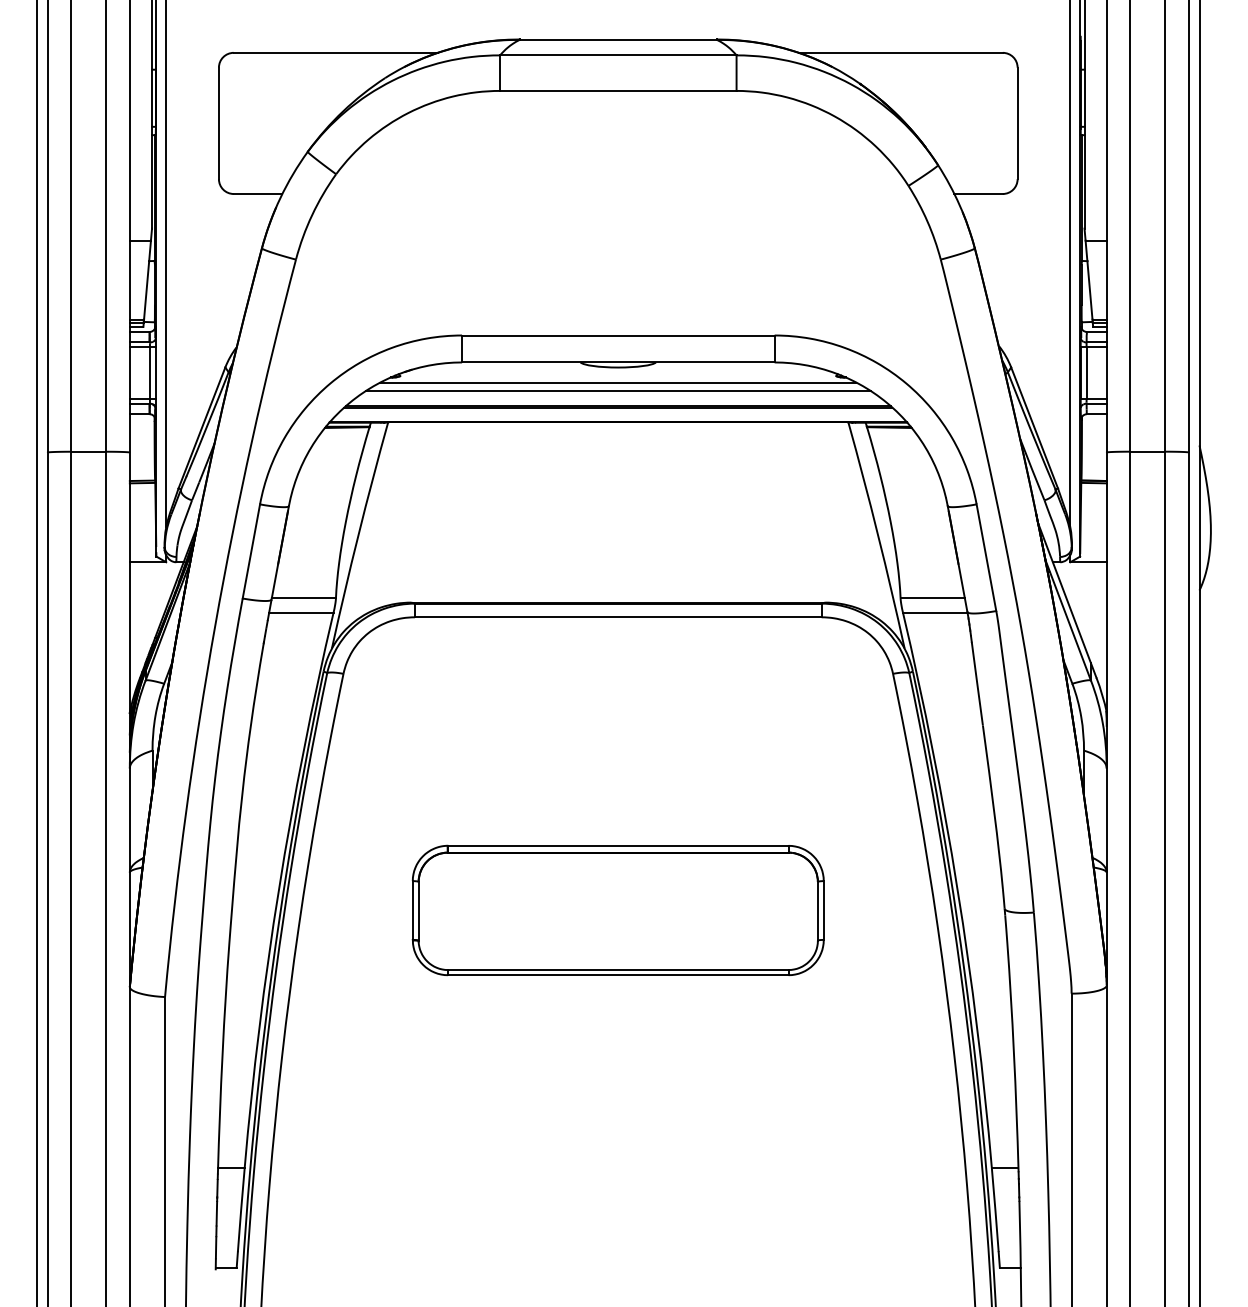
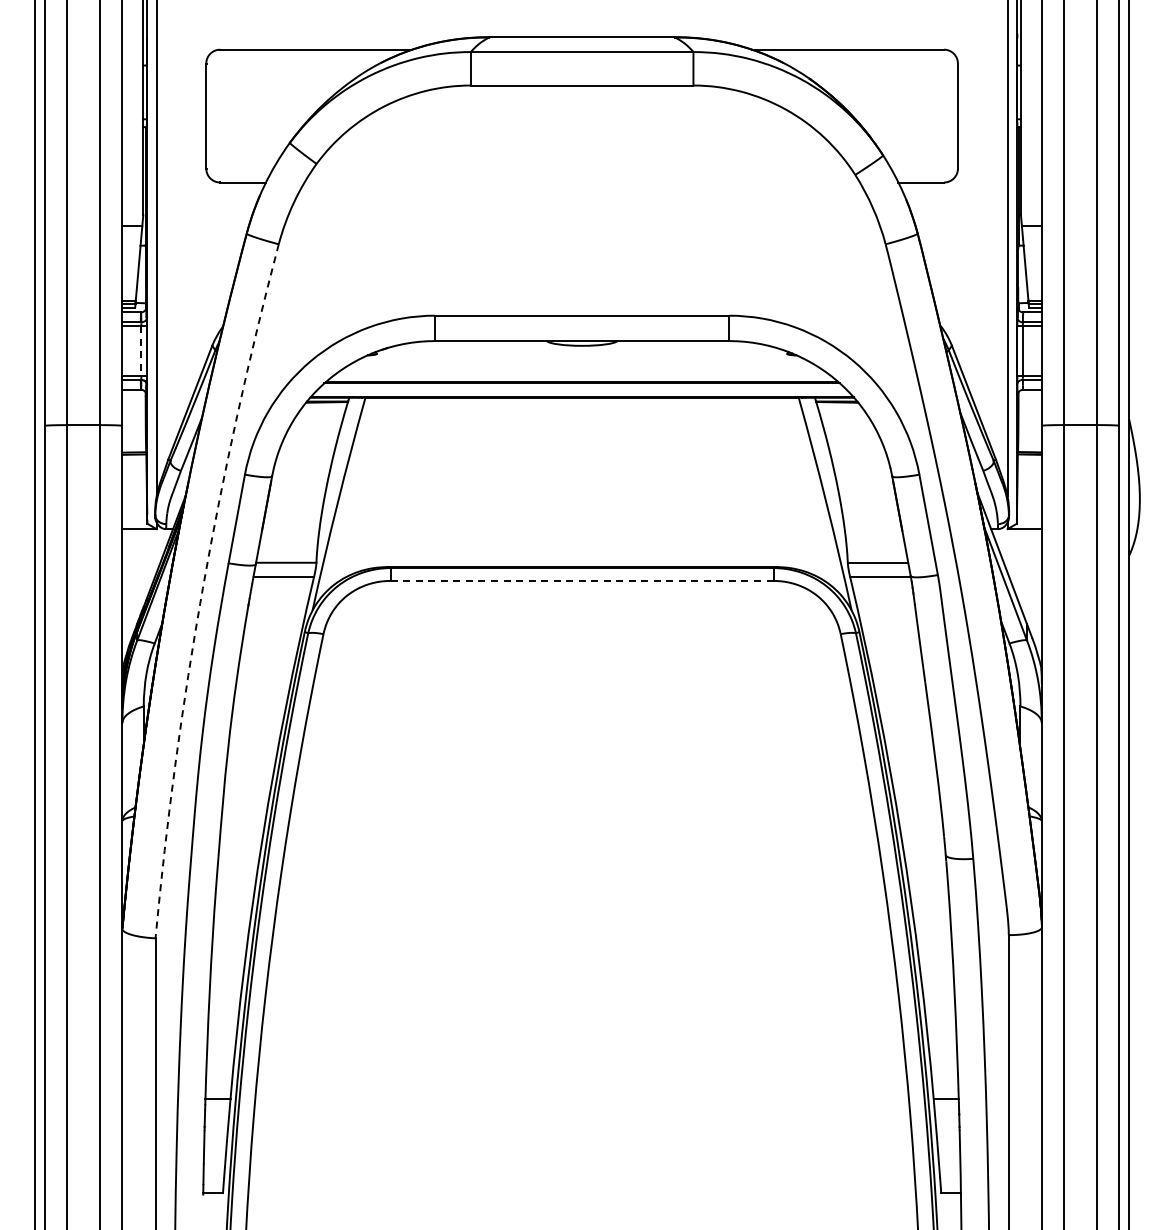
line: (150, 373) -> (141, 351), solid -> dashed
line: (618, 383) -> (582, 360), removed
line: (617, 390) -> (581, 367), removed
line: (617, 616) -> (581, 580), solid -> dashed
arc: (214, 625) -> (202, 588), solid -> dashed
part: (617, 910) -> (581, 856), removed

